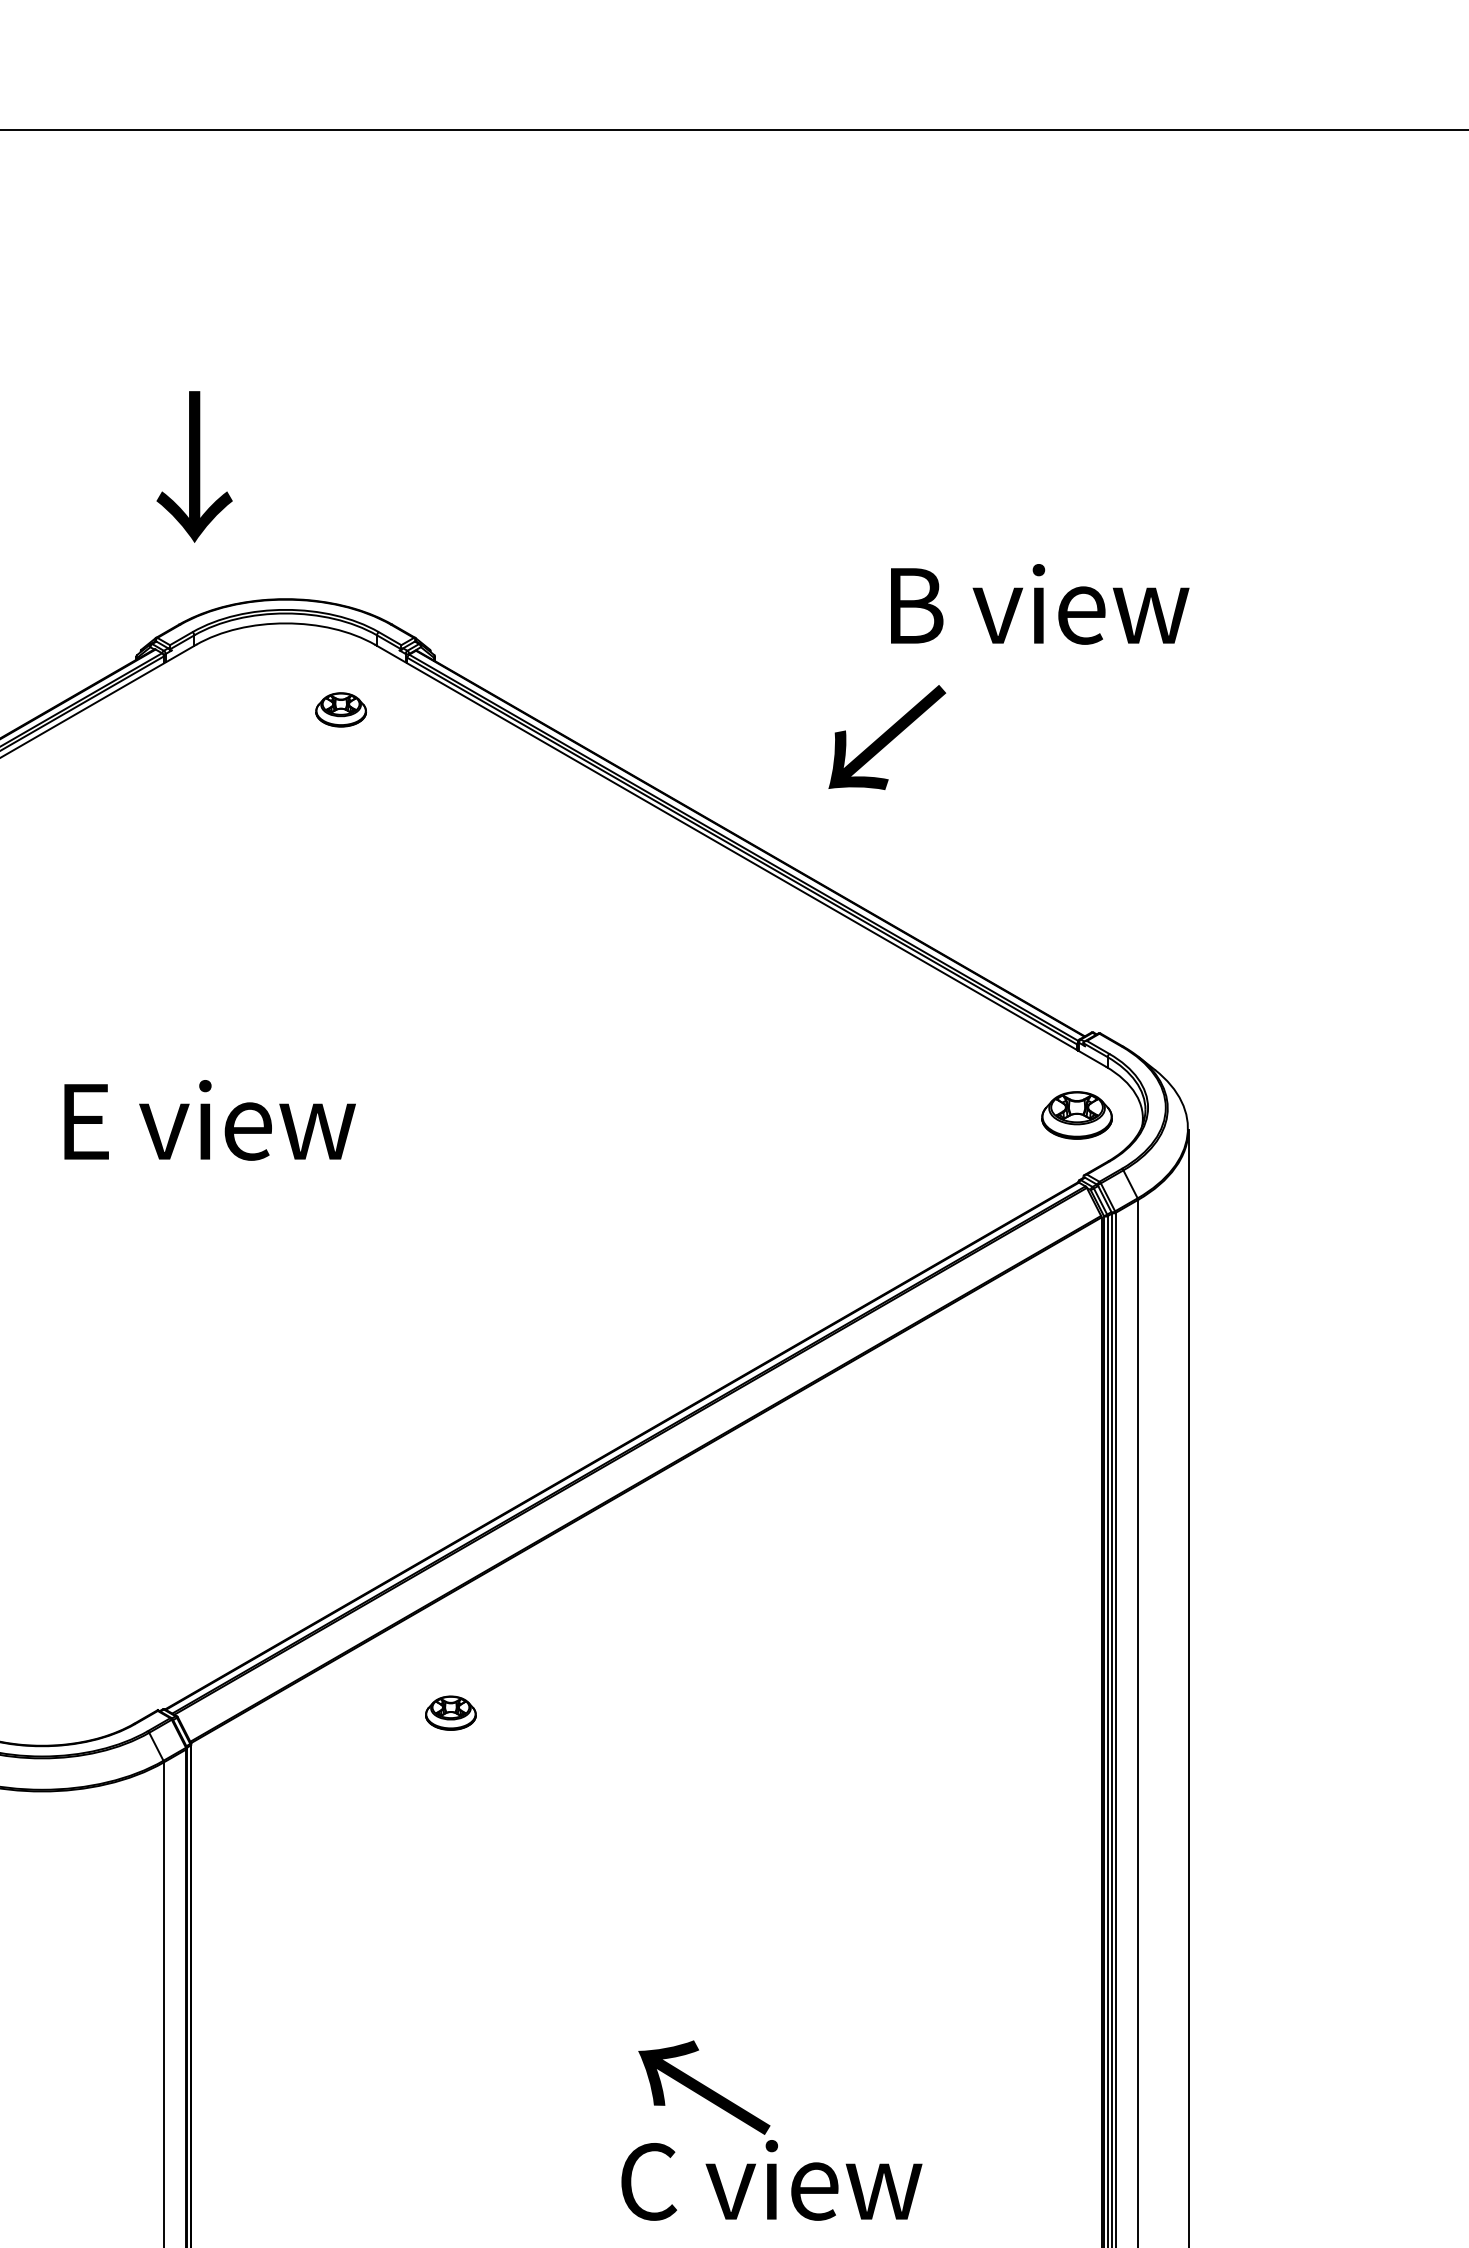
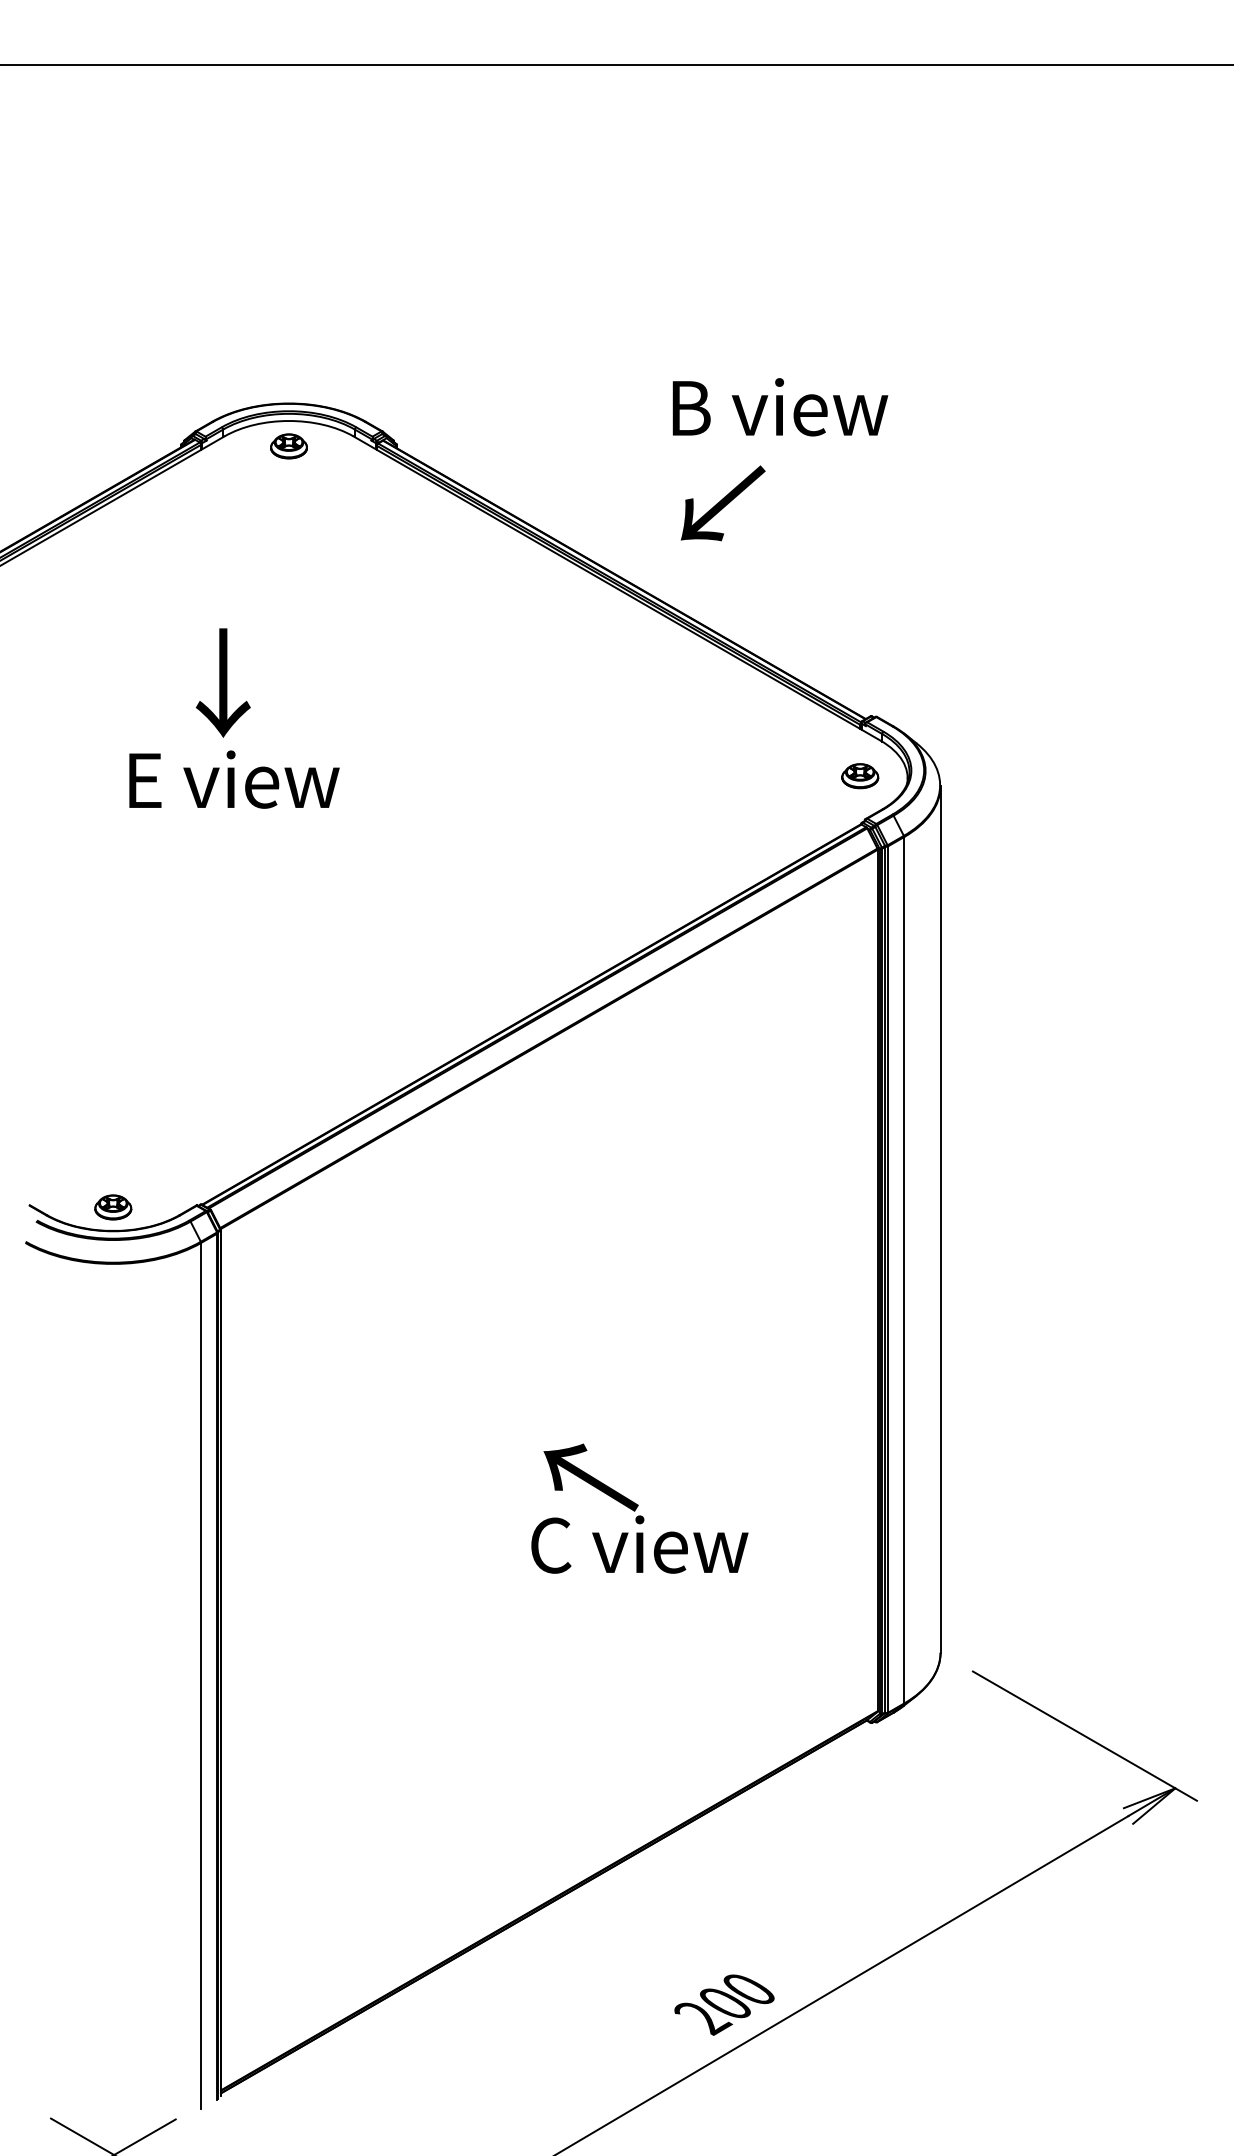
text: (194, 466) -> (223, 682), moved
text: (1040, 604) -> (780, 407), moved
part: (340, 710) -> (288, 446), moved
part: (1077, 1116) -> (860, 776), size x0.71
part: (451, 1713) -> (113, 1207), moved

